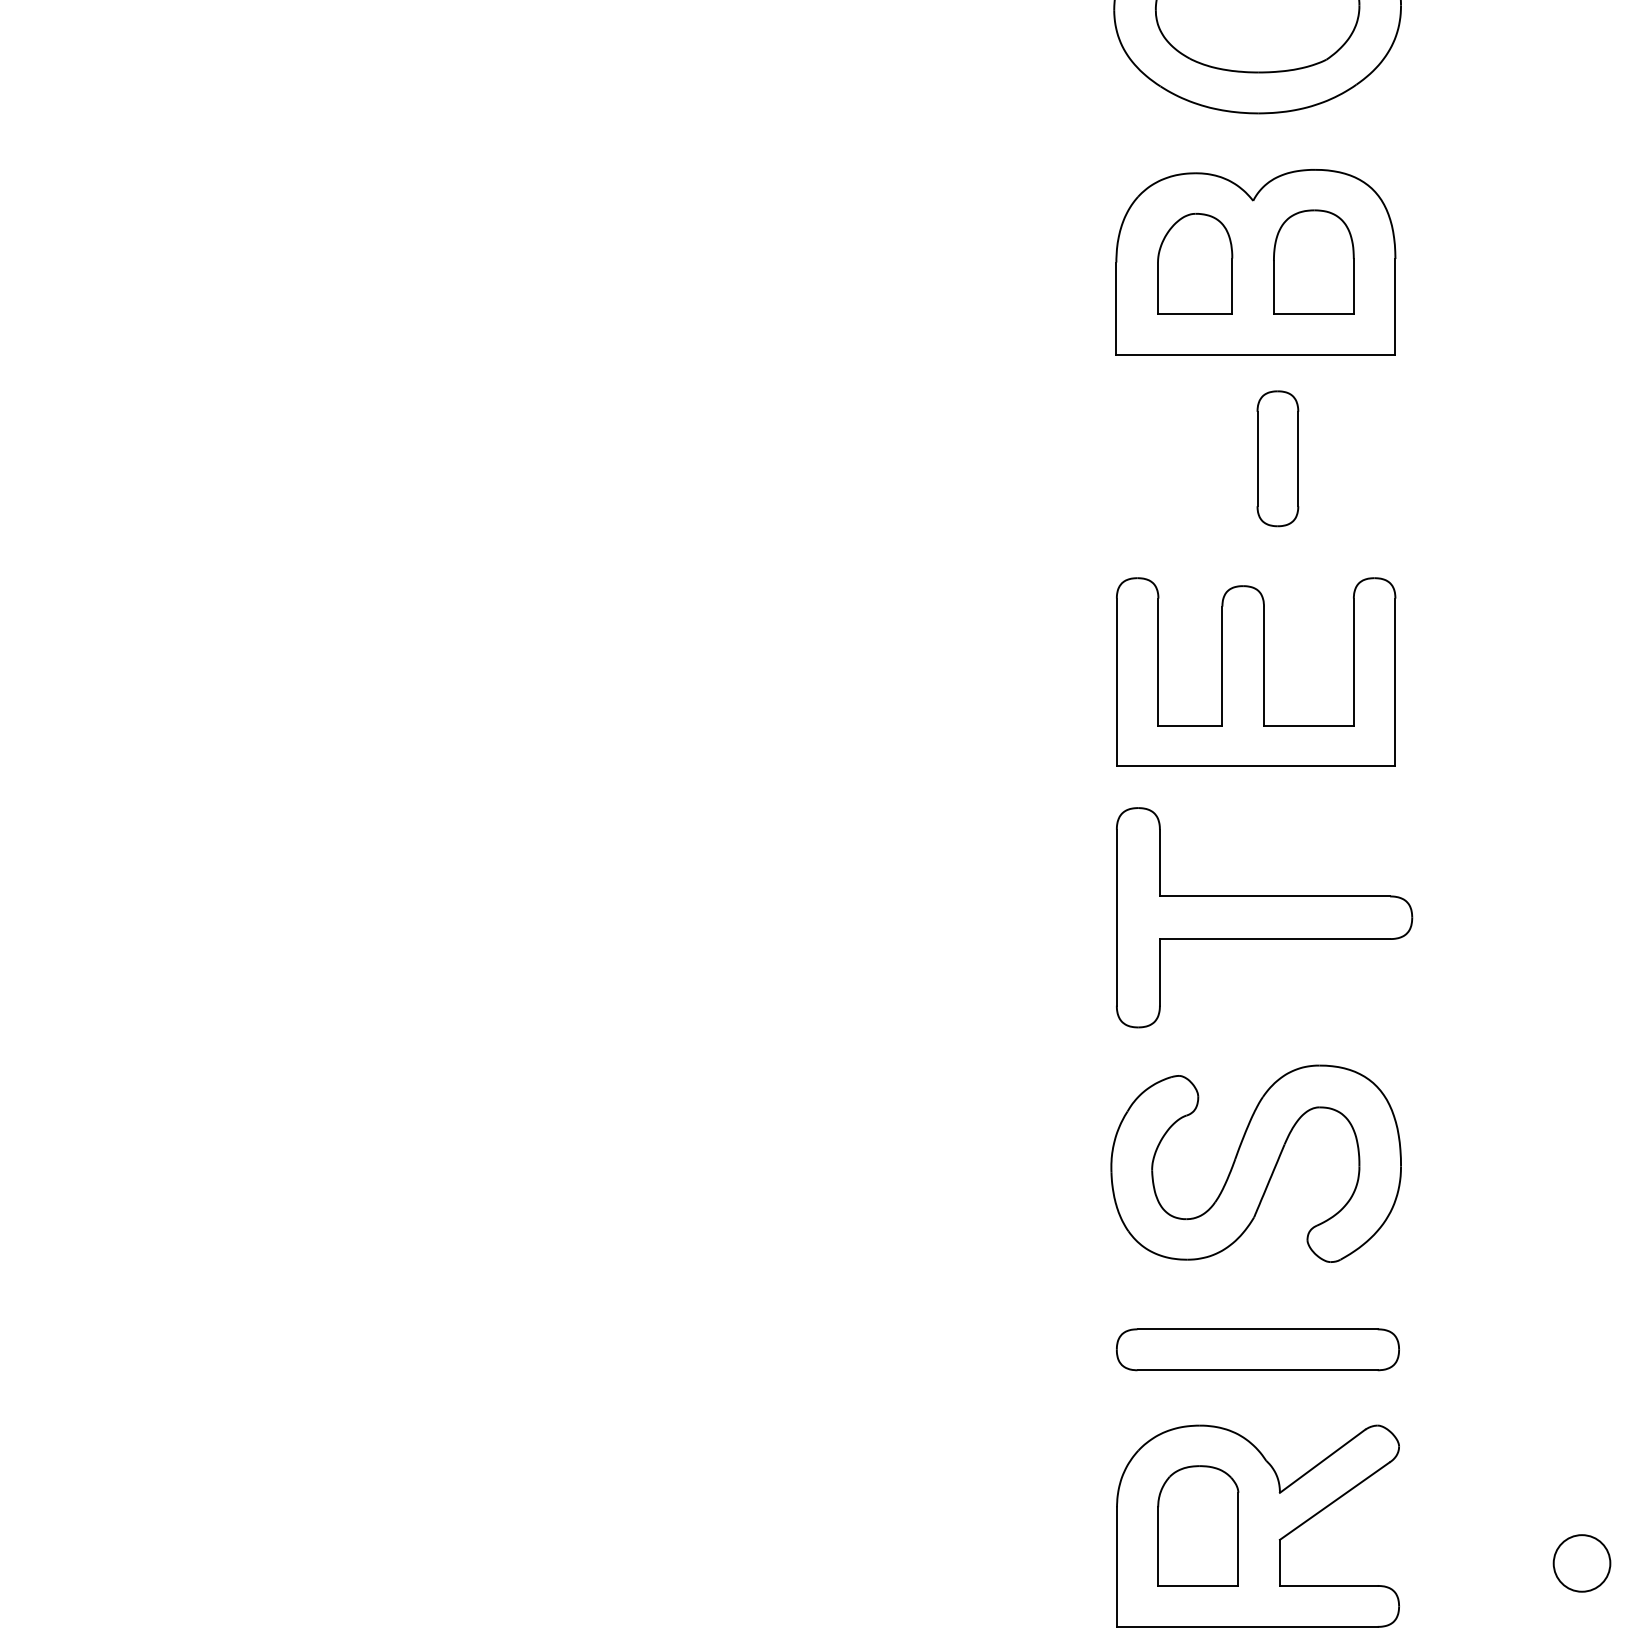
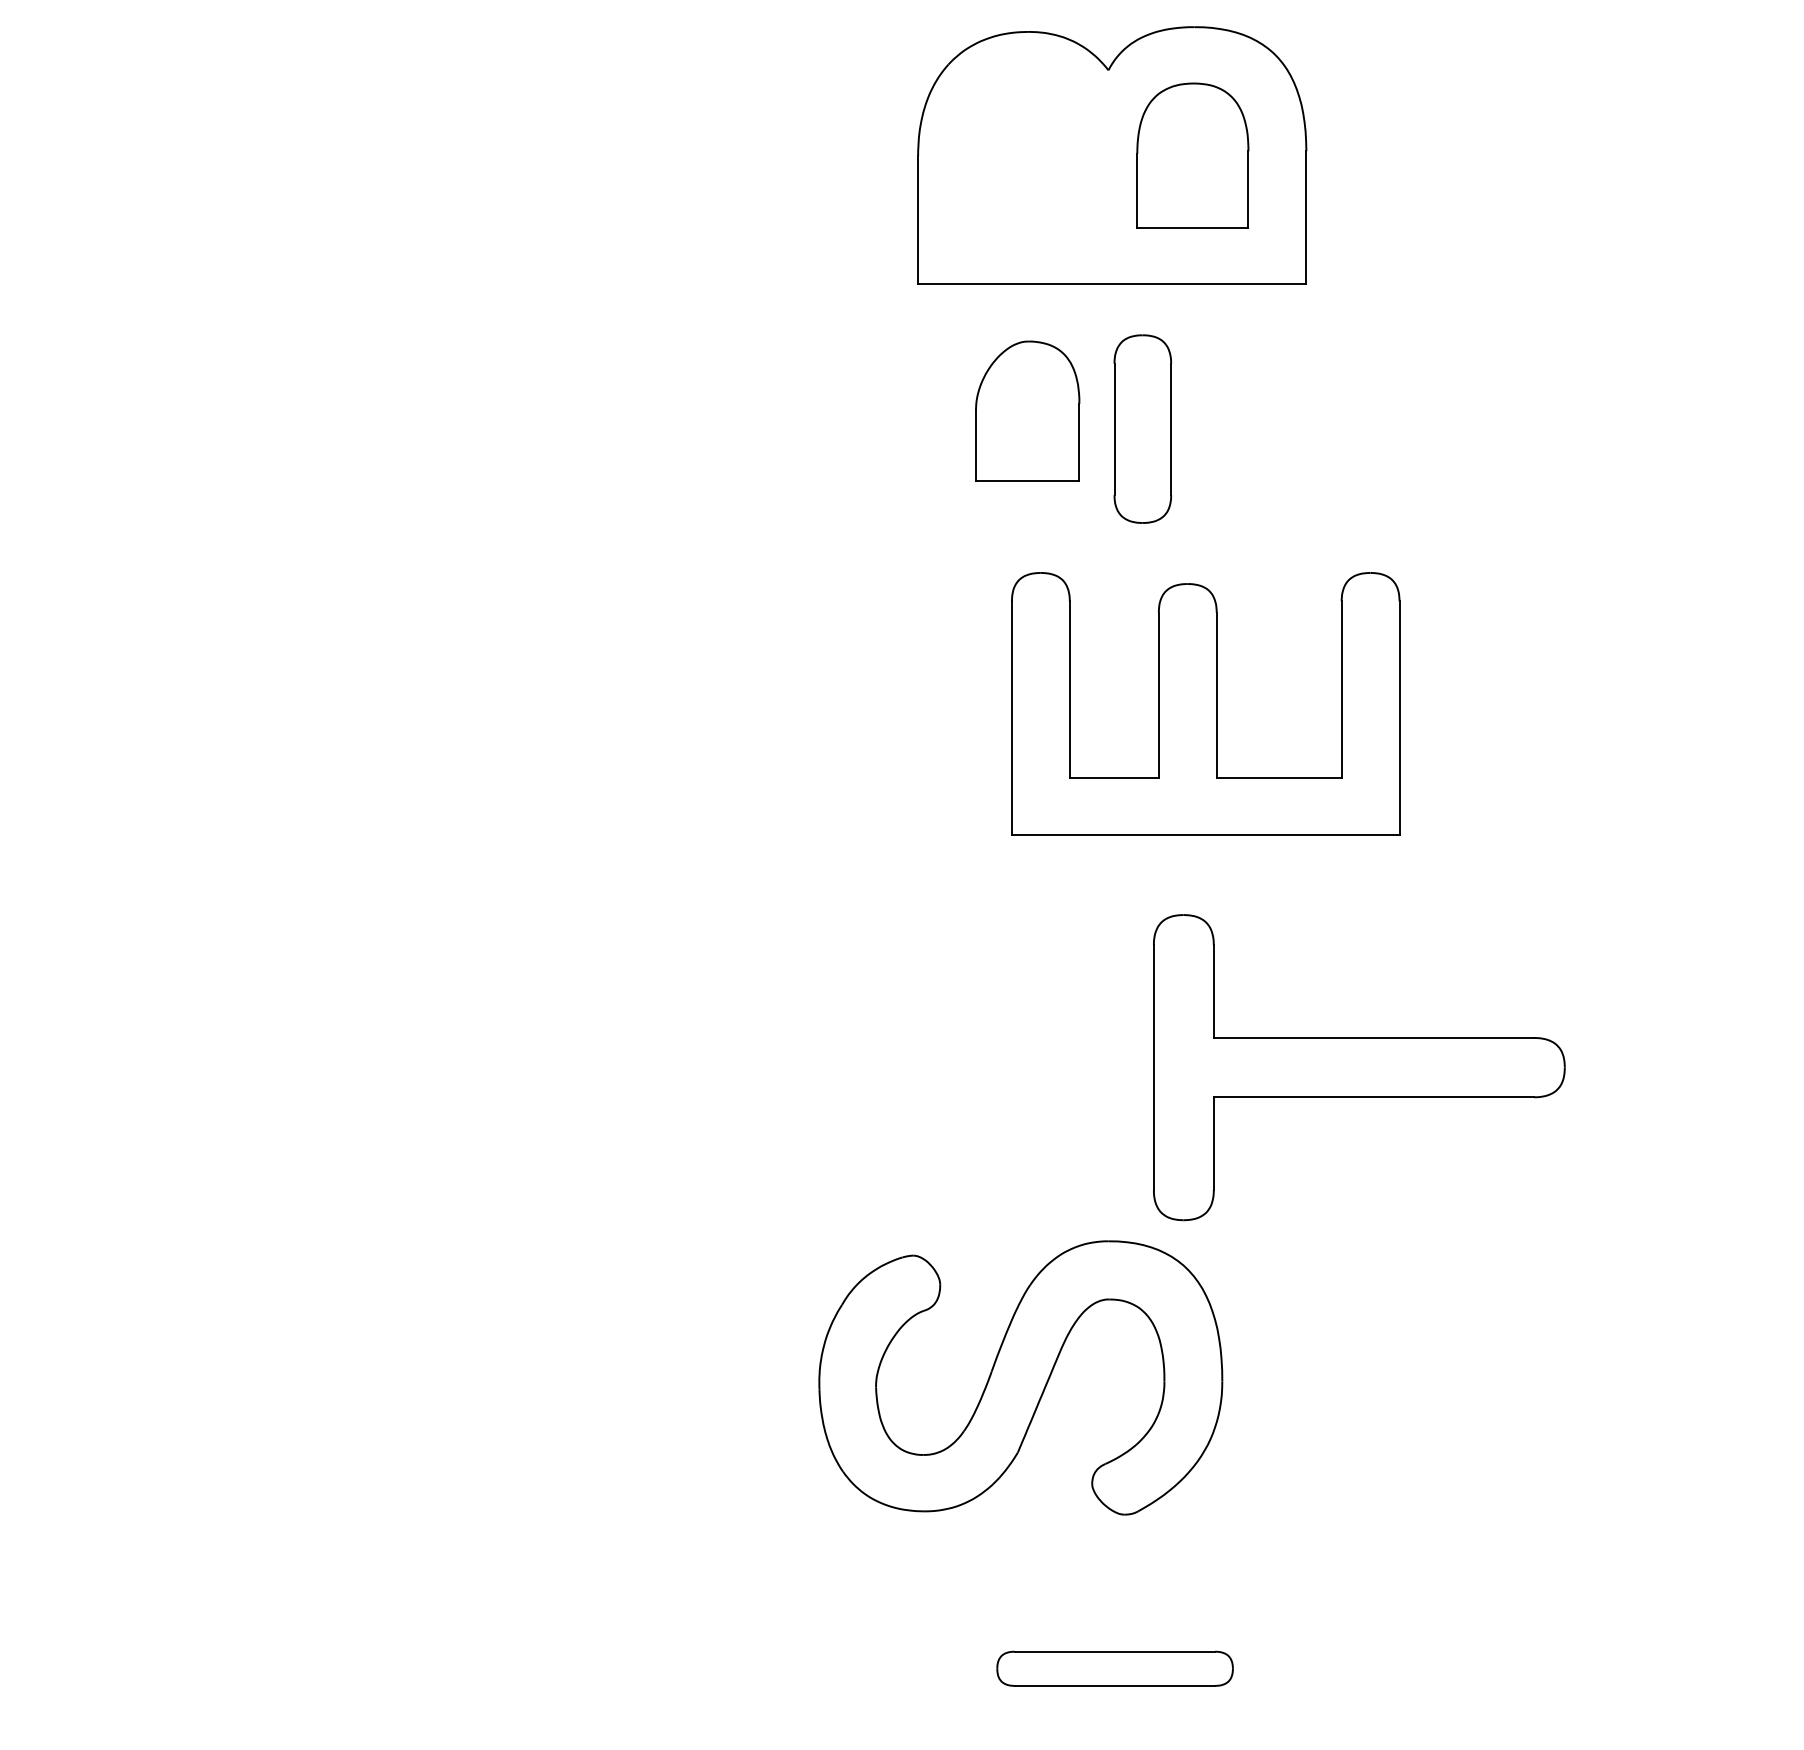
part: (1195, 263) -> (1028, 410), moved
part: (1256, 671) -> (1206, 702), moved
part: (1264, 917) -> (1359, 1067), moved
part: (1255, 1163) -> (1019, 1377), moved
part: (1257, 1349) -> (1114, 1668), size x0.6

